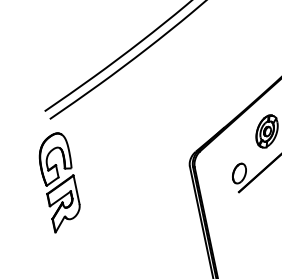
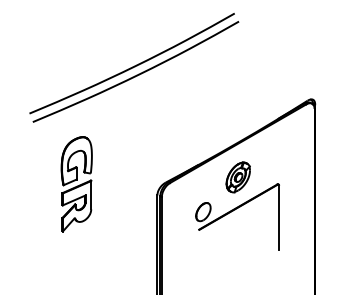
part: (59, 182) -> (76, 184), moved

